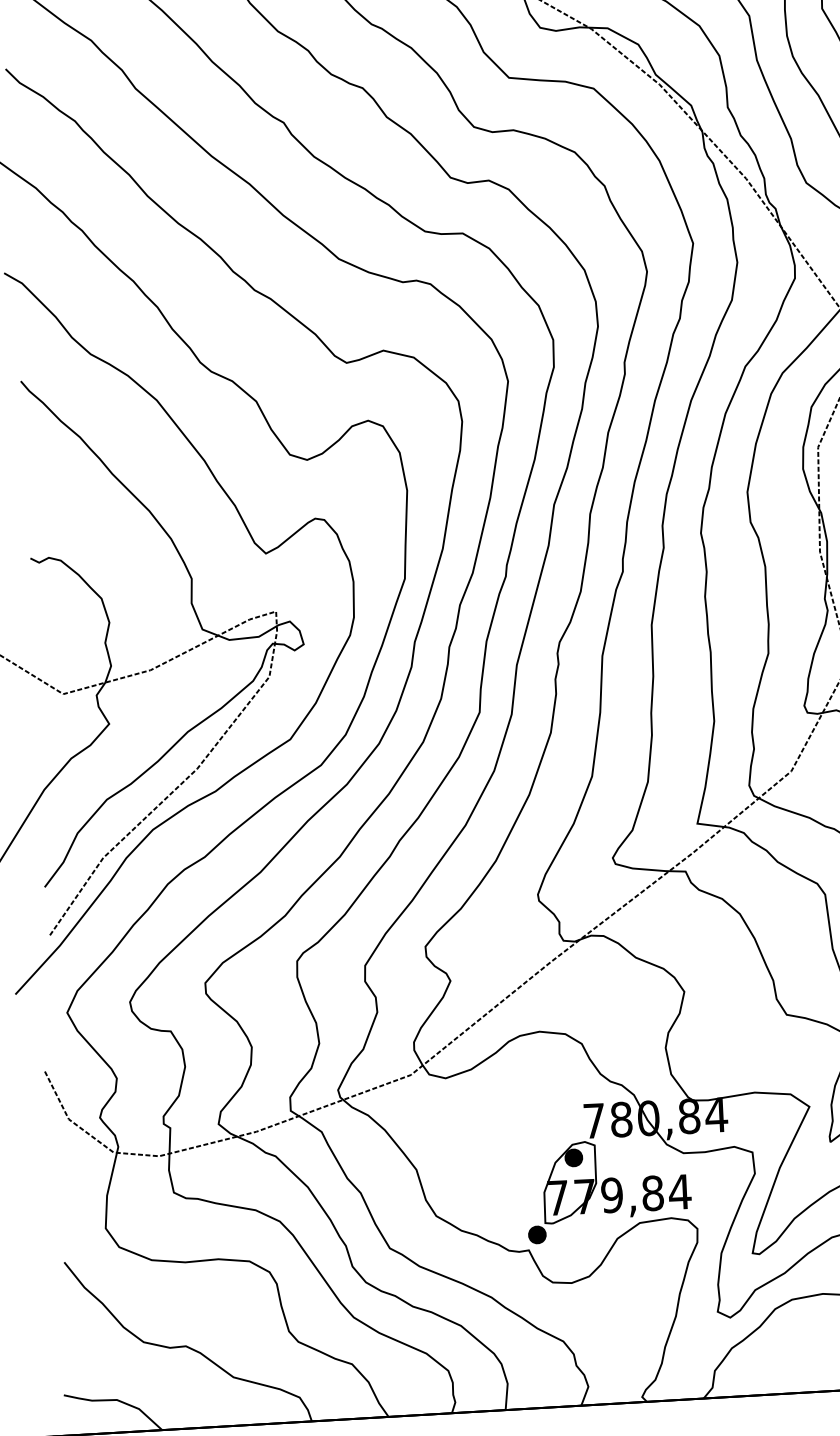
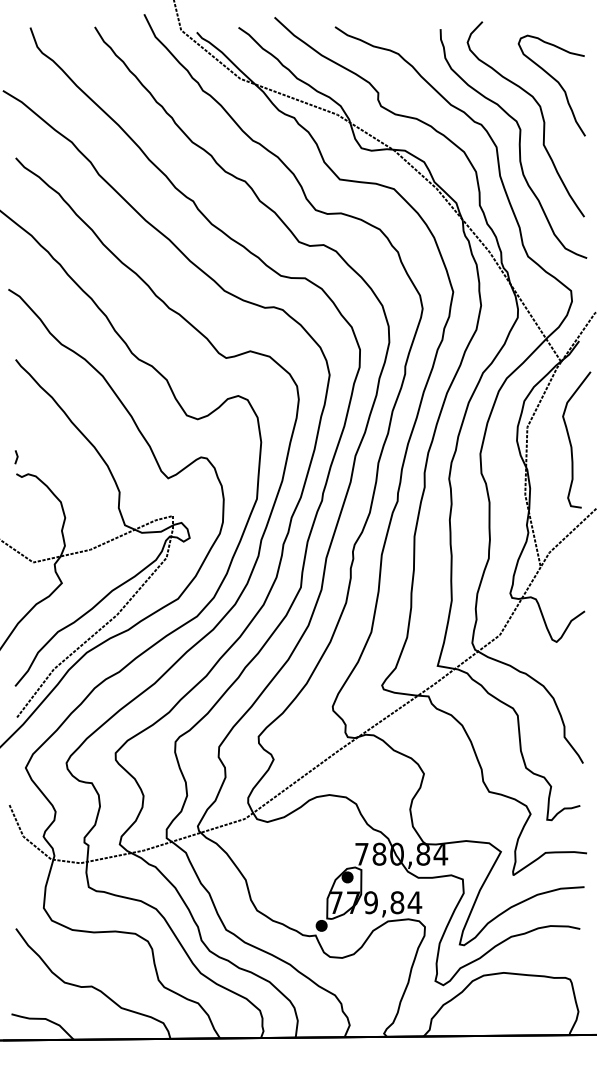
line: (29, 532) -> (16, 457), added

